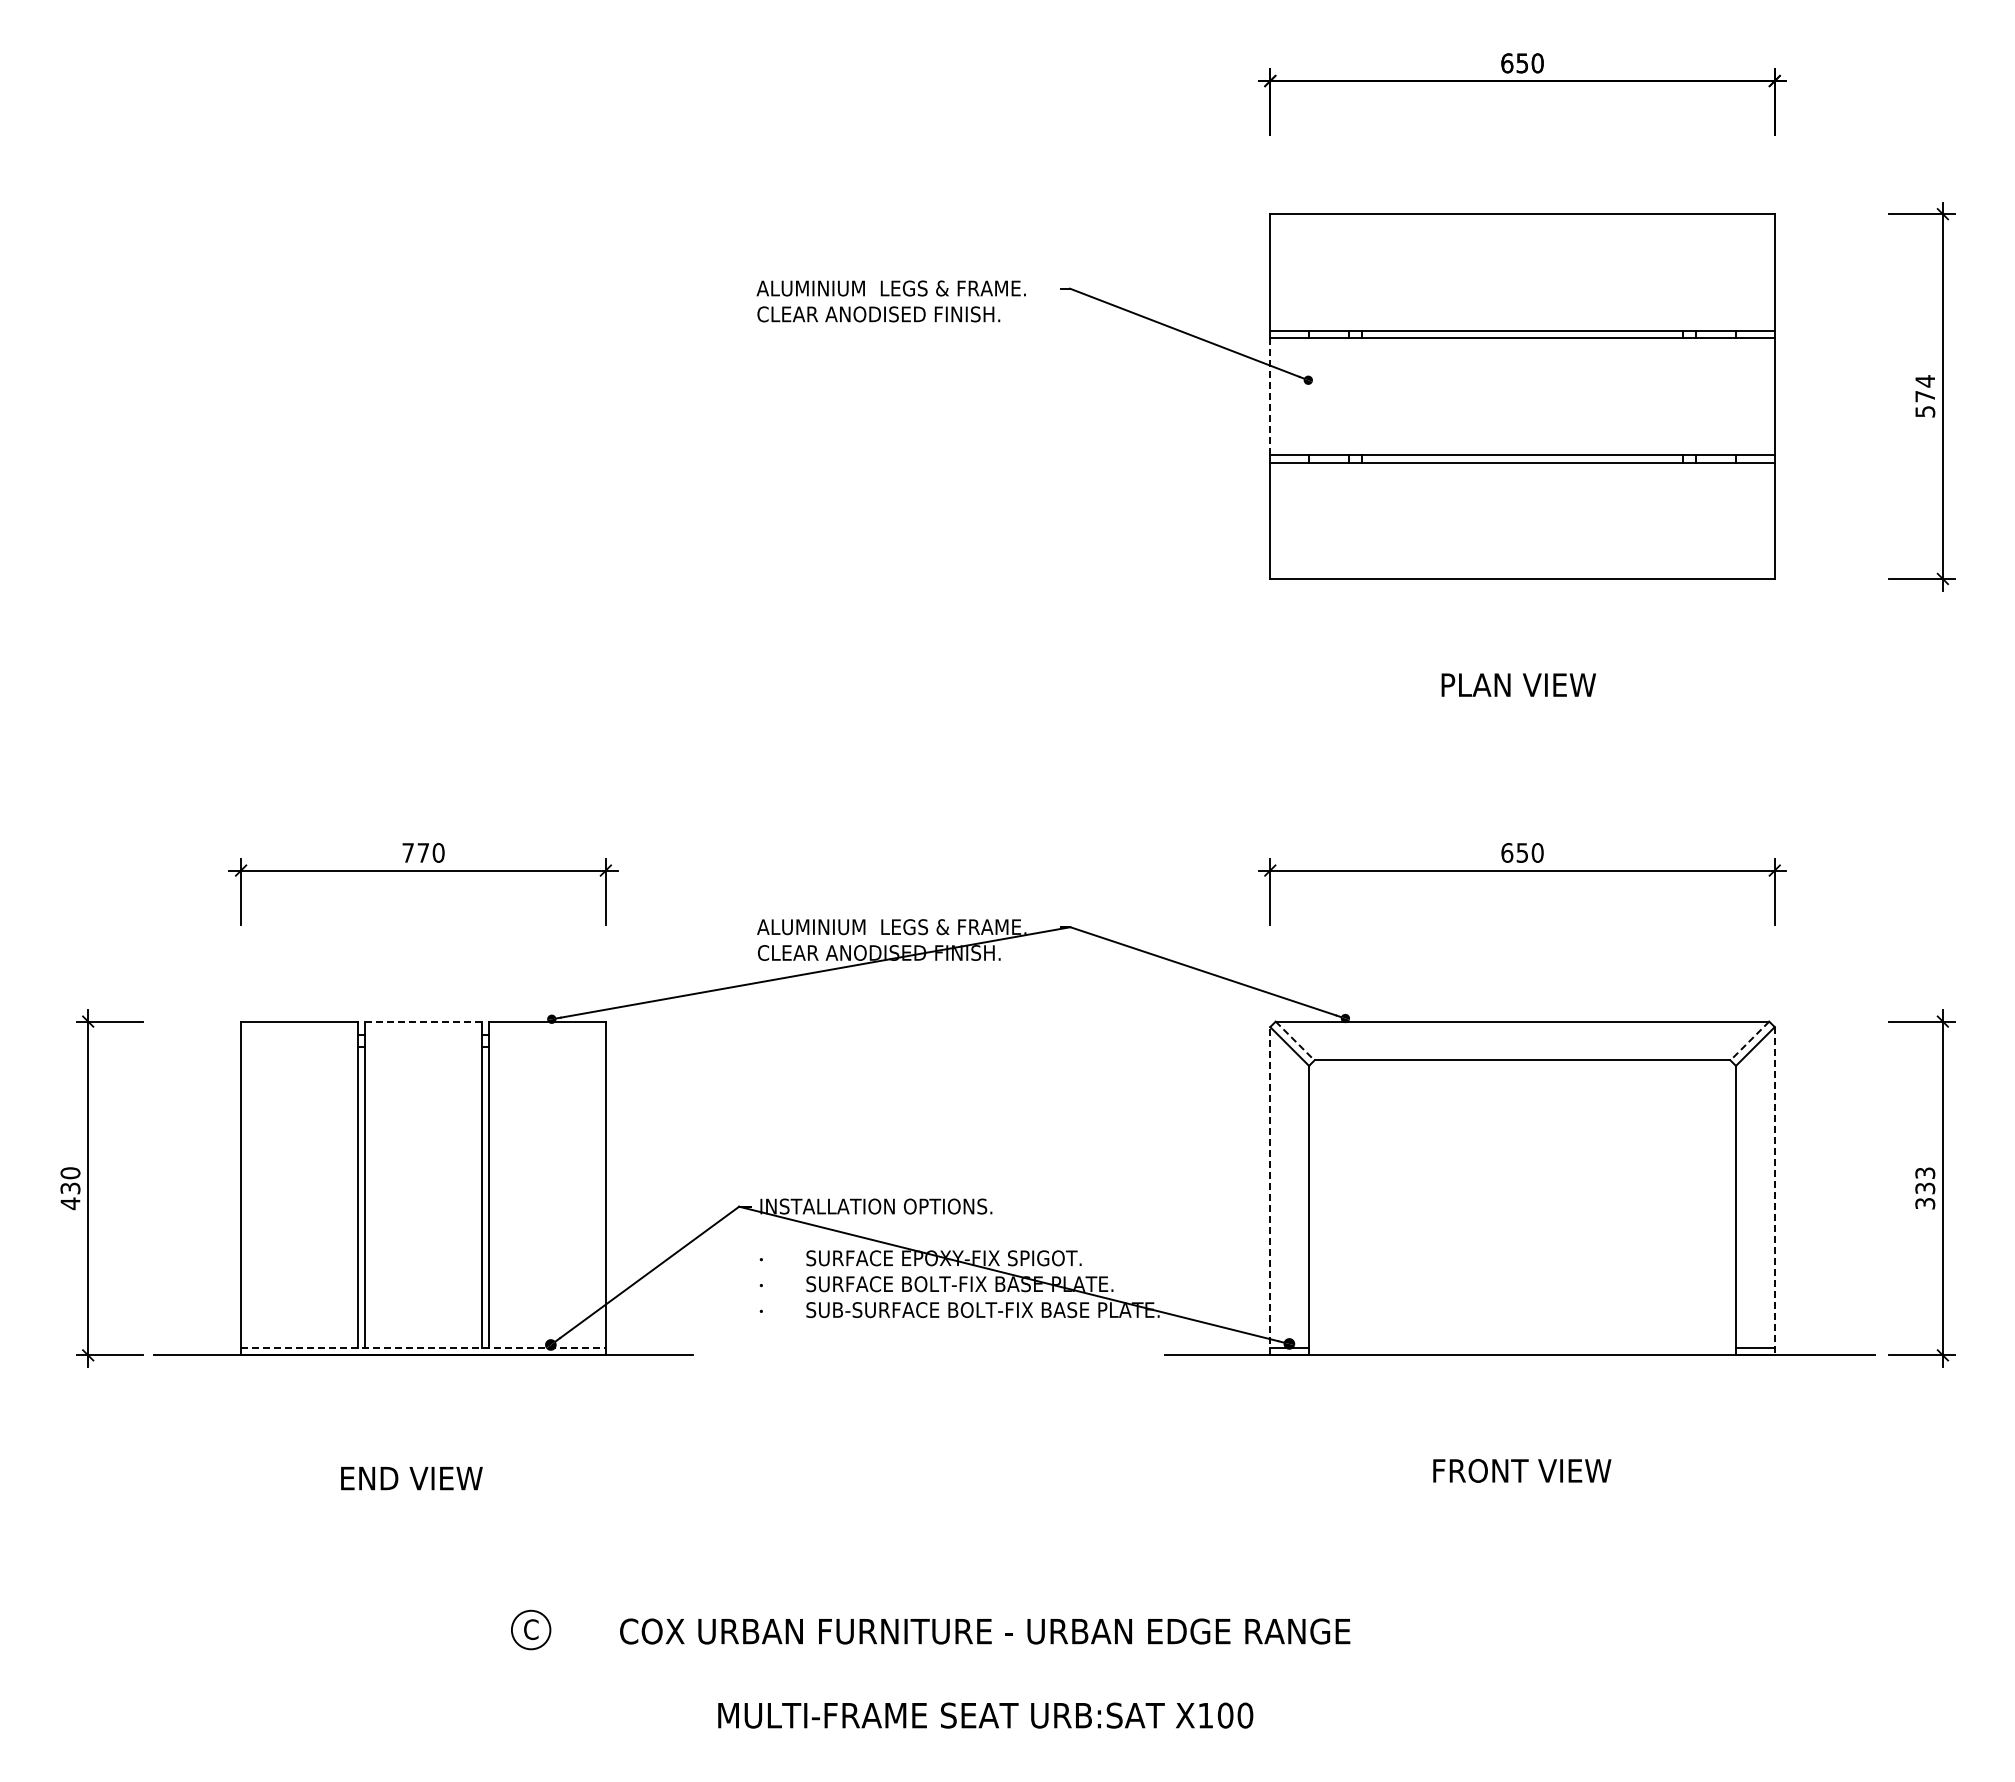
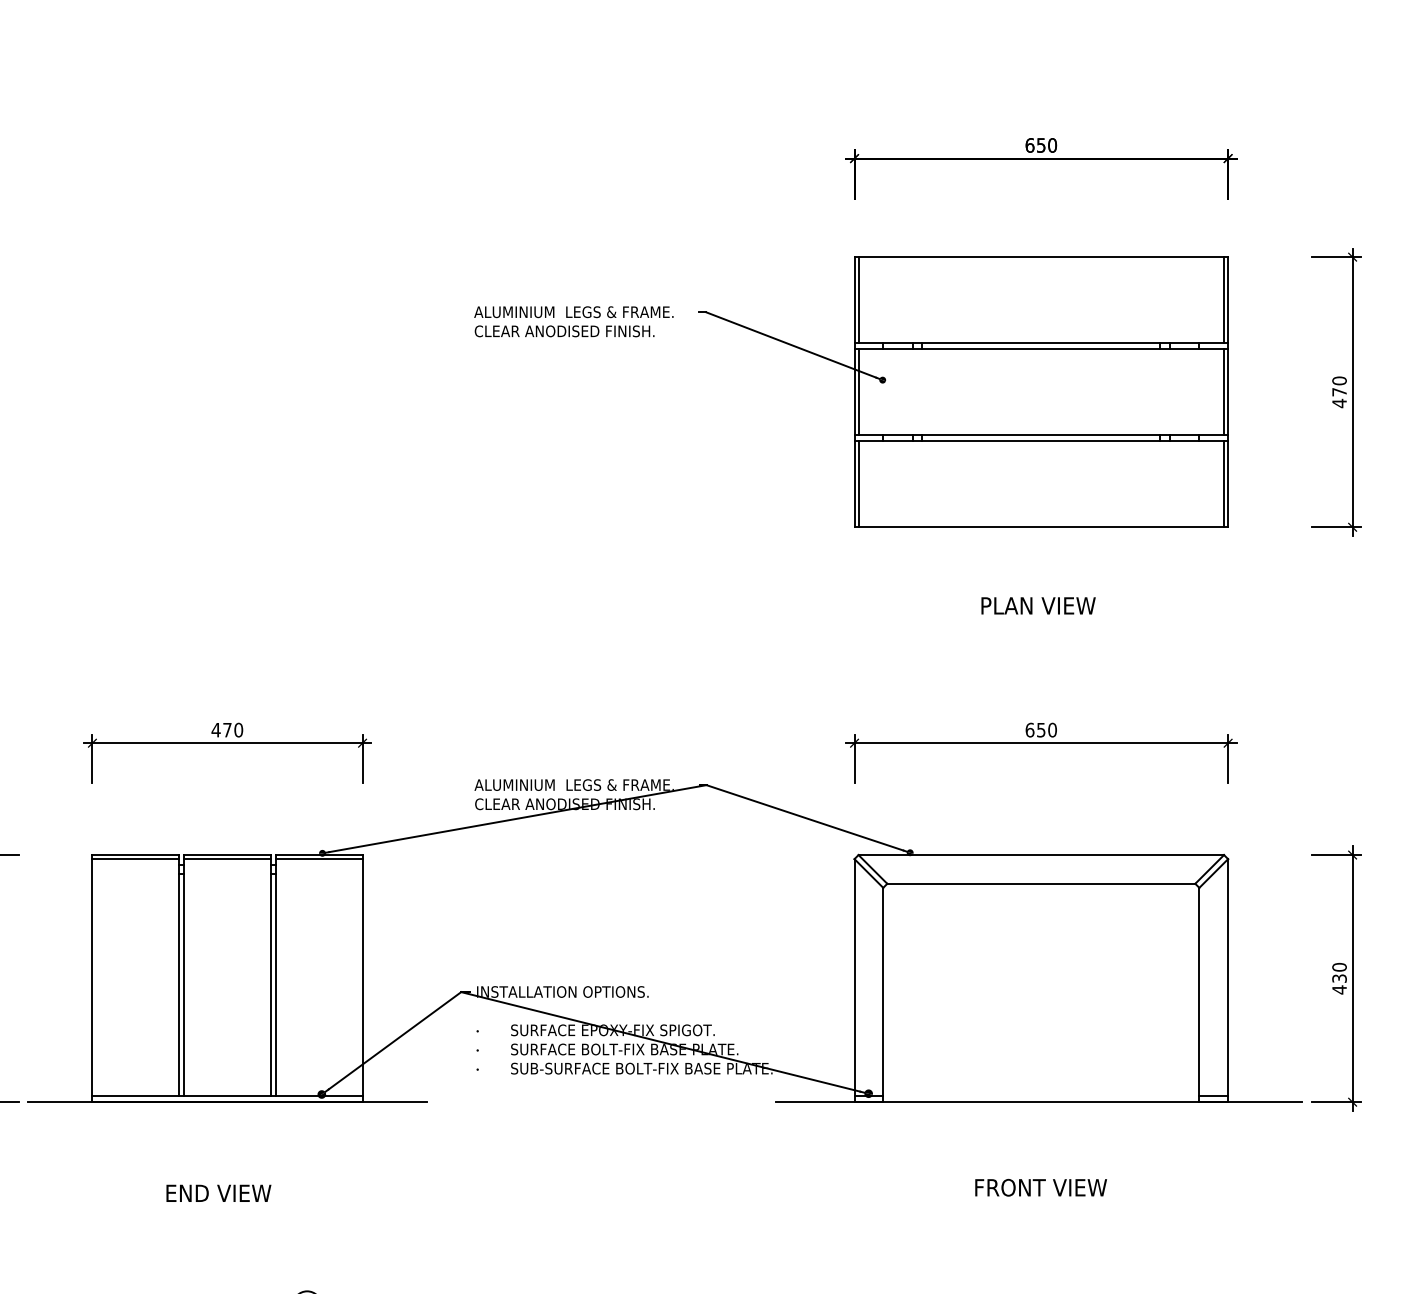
line: (1275, 272) -> (858, 300), added
line: (1769, 272) -> (1224, 300), added
line: (1275, 396) -> (858, 392), added
line: (1769, 396) -> (1224, 392), added
text: (1925, 396) -> (1339, 392), 574 -> 470
line: (1270, 397) -> (854, 392), dashed -> solid
line: (1275, 520) -> (858, 483), added
line: (1769, 520) -> (1224, 483), added
text: (407, 852) -> (215, 729), 770 -> 470
line: (423, 1021) -> (227, 854), dashed -> solid
line: (299, 1027) -> (135, 859), added
line: (423, 1027) -> (227, 859), added
line: (547, 1027) -> (319, 859), added
line: (1295, 1041) -> (873, 869), dashed -> solid
line: (1749, 1041) -> (1209, 869), dashed -> solid
text: (1925, 1188) -> (1339, 978), 333 -> 430
line: (1270, 1190) -> (854, 980), dashed -> solid
line: (1774, 1191) -> (1227, 980), dashed -> solid
line: (423, 1347) -> (227, 1096), dashed -> solid

